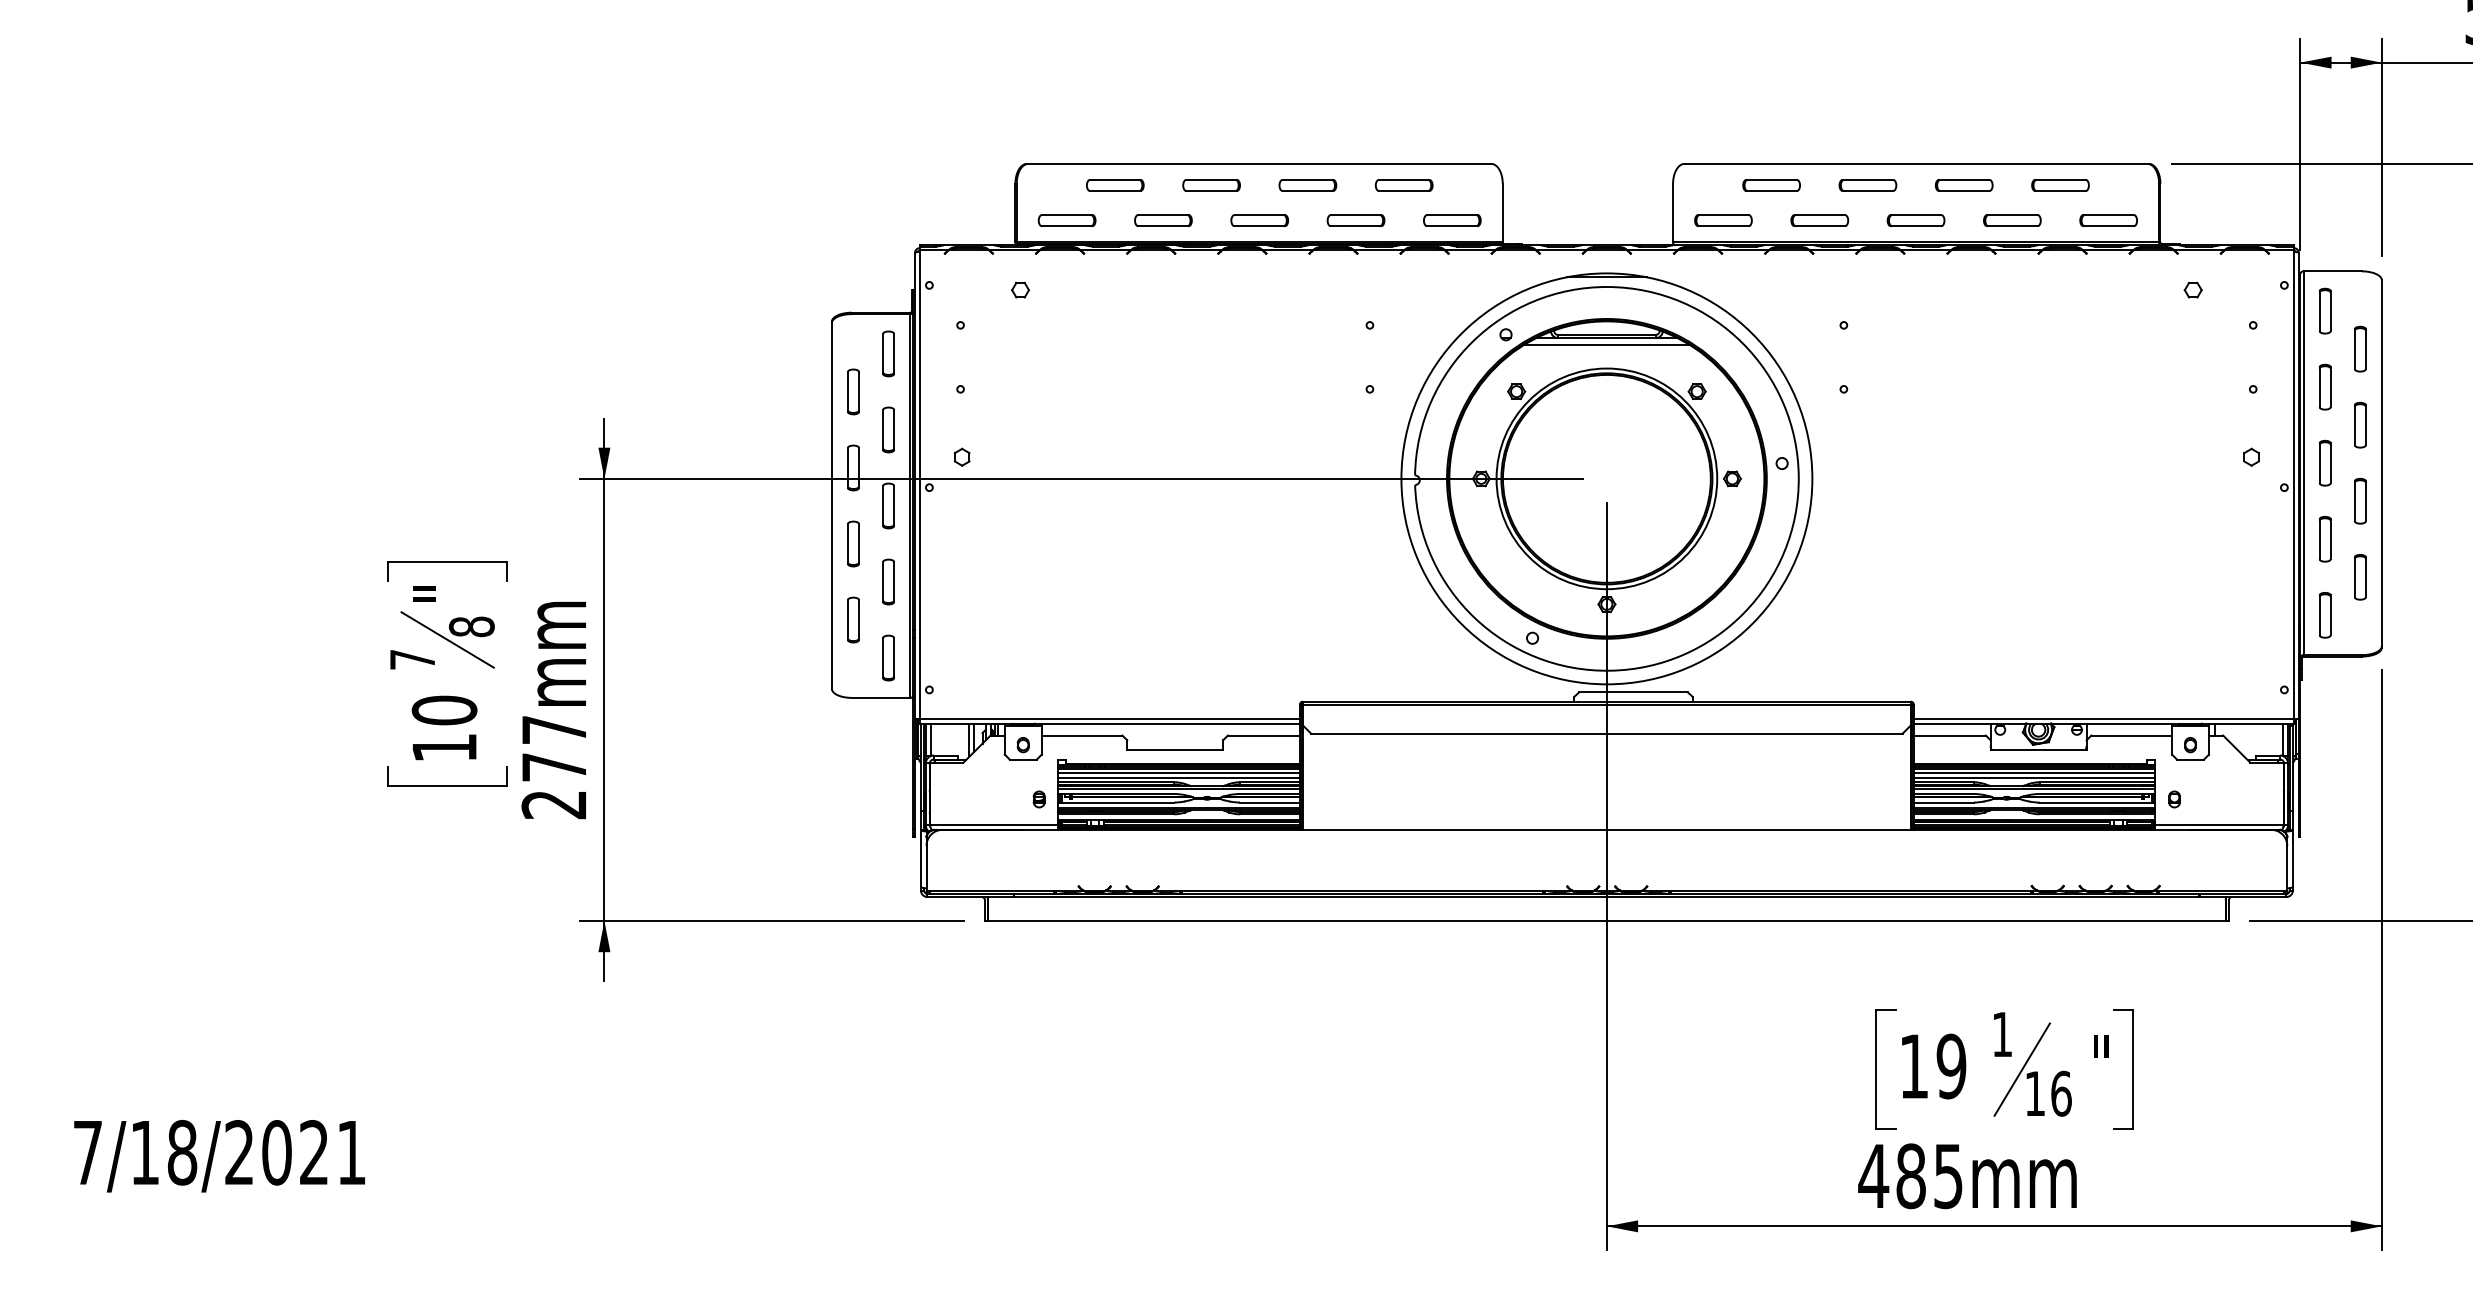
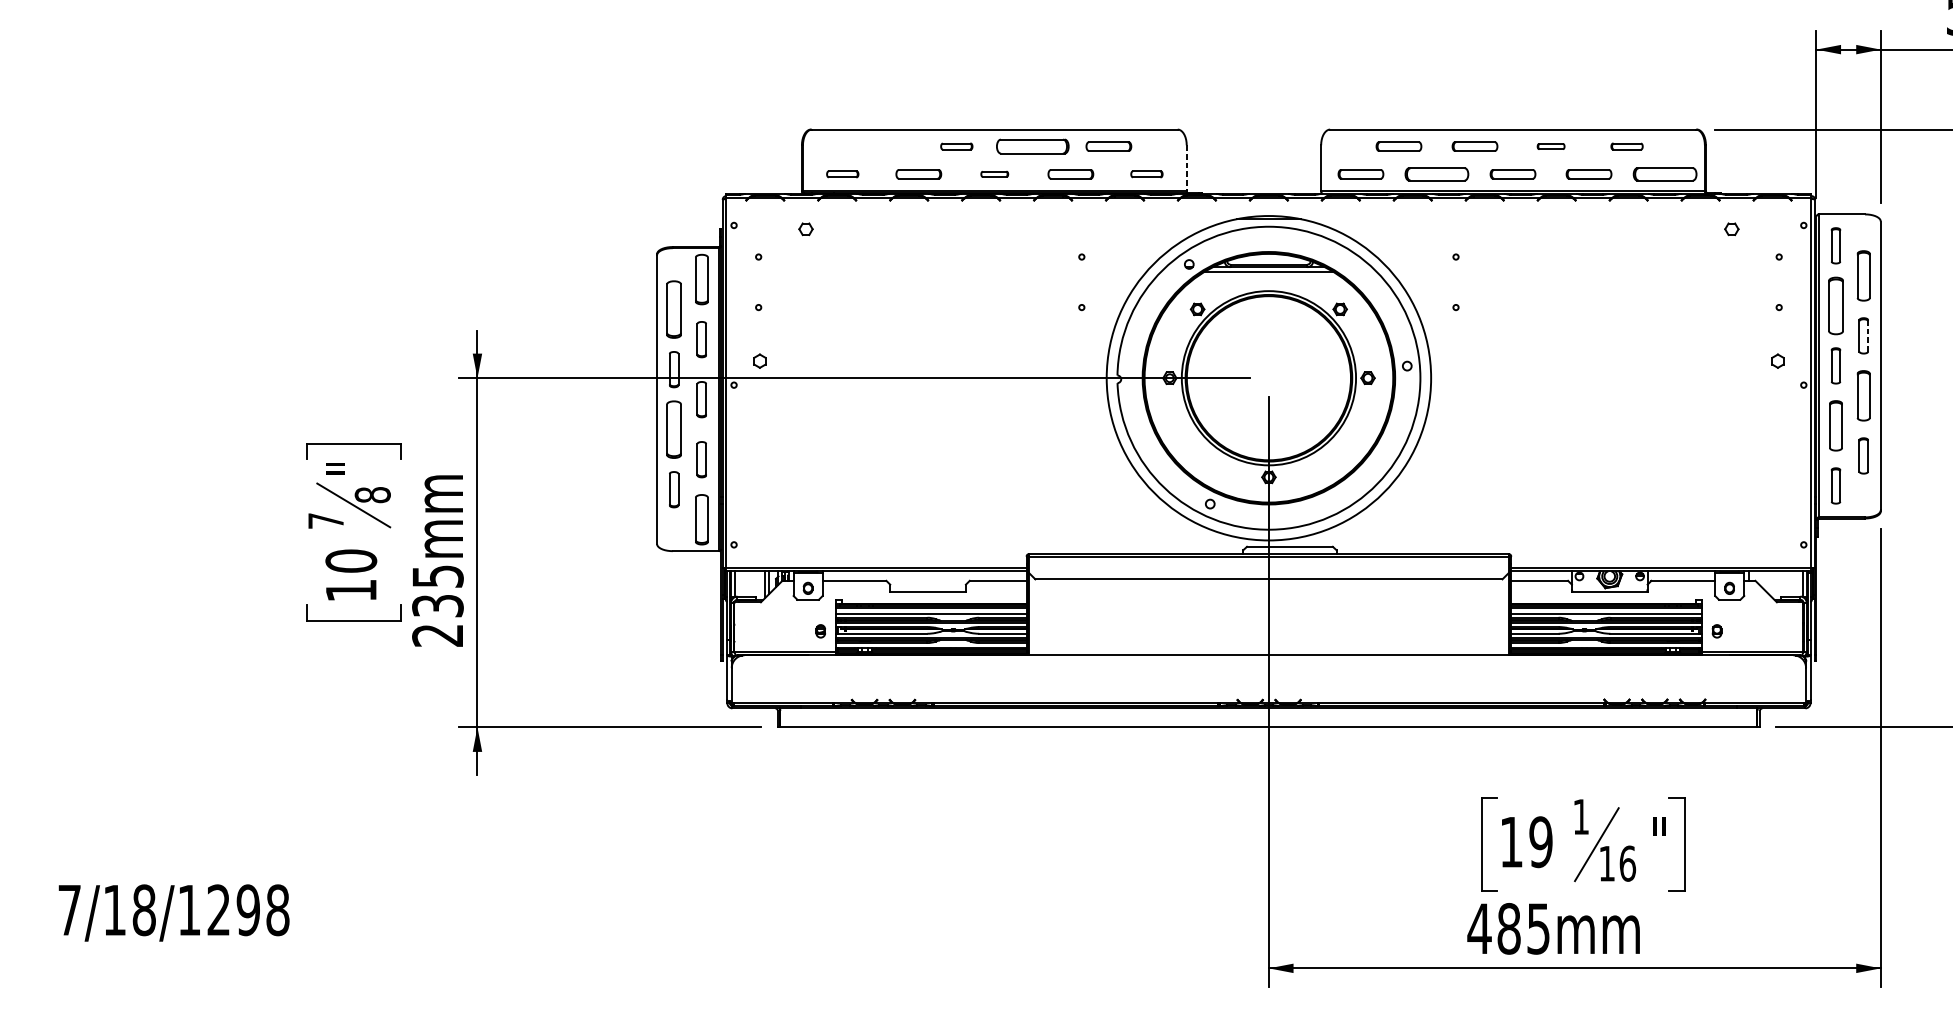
part: (1115, 185) -> (880, 146), removed
part: (1211, 185) -> (956, 146), size x0.7
part: (1307, 185) -> (1032, 146), size x1.6
part: (1964, 185) -> (1551, 146), size x0.6
part: (2060, 185) -> (1627, 146), size x0.7
line: (1502, 213) -> (1186, 168), solid -> dashed
part: (1066, 220) -> (842, 174), size x0.7
part: (1259, 220) -> (994, 174), size x0.6
part: (1452, 220) -> (1147, 174), size x0.7
part: (1819, 220) -> (1436, 174), size x1.4
part: (2108, 220) -> (1664, 174), size x1.4
part: (2360, 348) -> (1863, 275), size x1.4
part: (888, 353) -> (701, 279), size x1.4
part: (2324, 386) -> (1835, 305), size x1.6
part: (853, 391) -> (674, 309), size x1.6
line: (2365, 425) -> (1867, 336), solid -> dashed
part: (2360, 501) -> (1863, 396), size x1.4
part: (2324, 539) -> (1835, 426), size x1.4
part: (853, 543) -> (674, 429), size x1.6
part: (888, 657) -> (701, 519), size x1.4
text: (554, 748) -> (438, 591), 277mm -> 235mm
line: (1178, 773) -> (930, 610), removed
line: (2034, 773) -> (1606, 610), removed
text: (295, 1152) -> (233, 910), 7/18/2021 -> 7/18/1298

